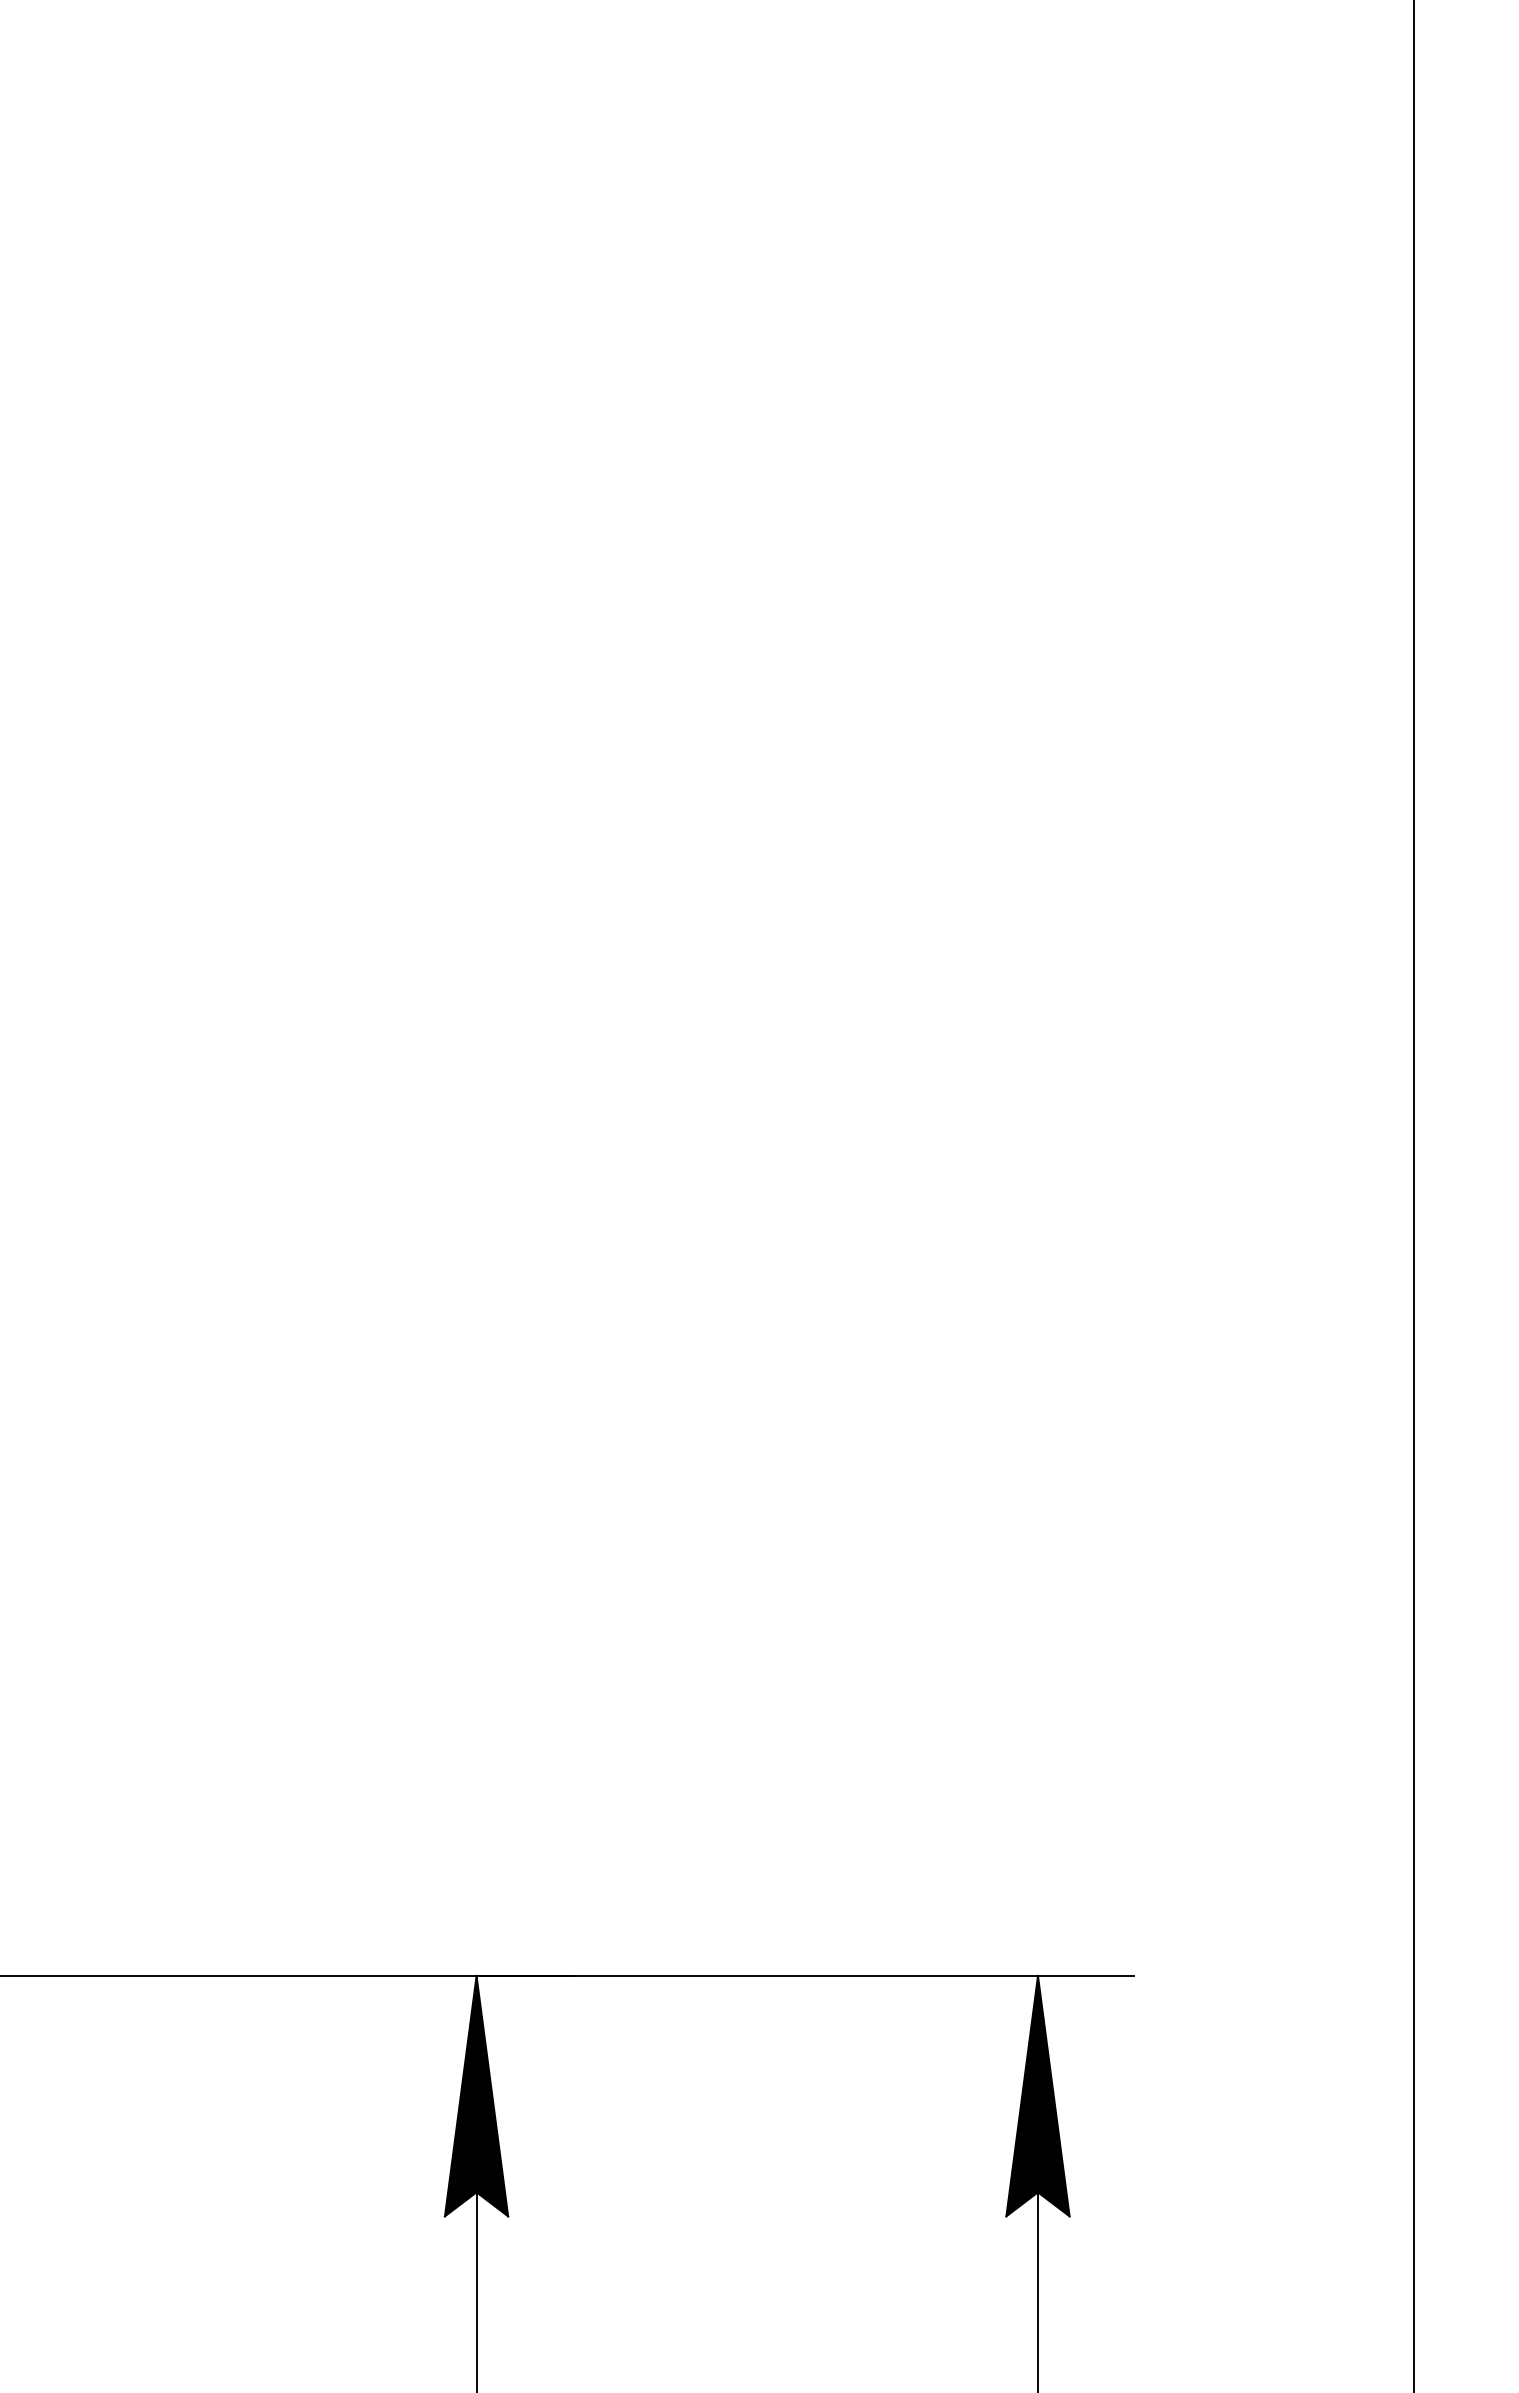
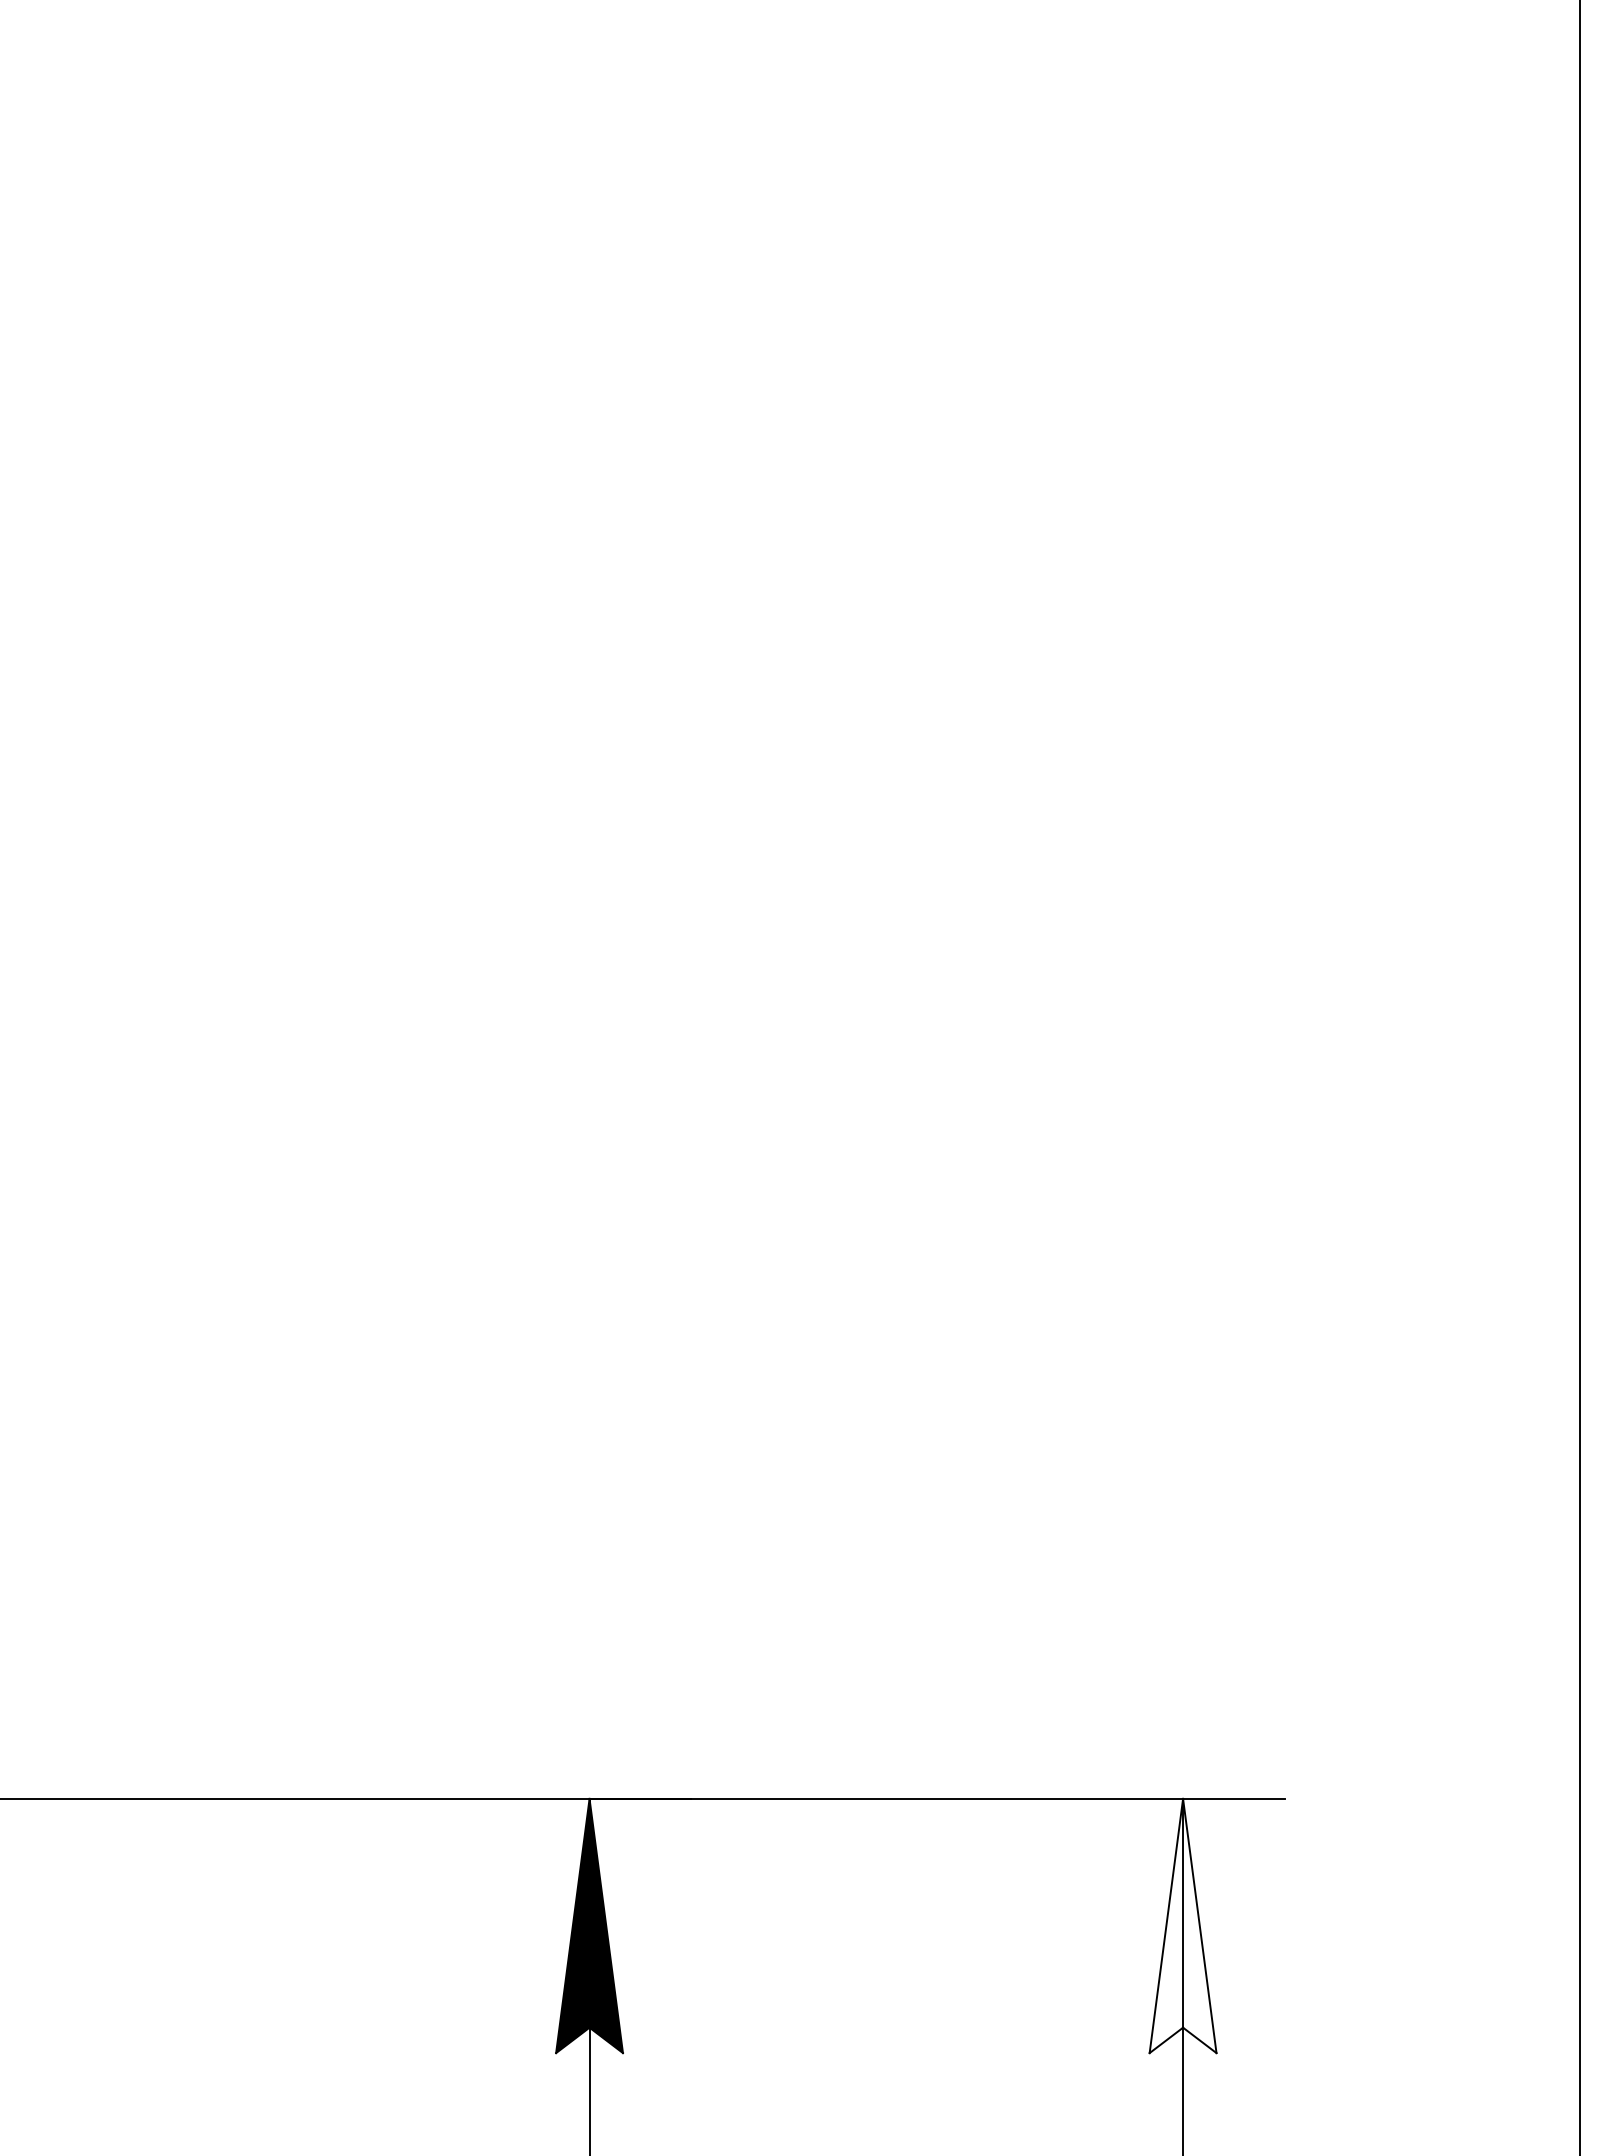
fill: (1037, 2095) -> (1182, 1925), removed

